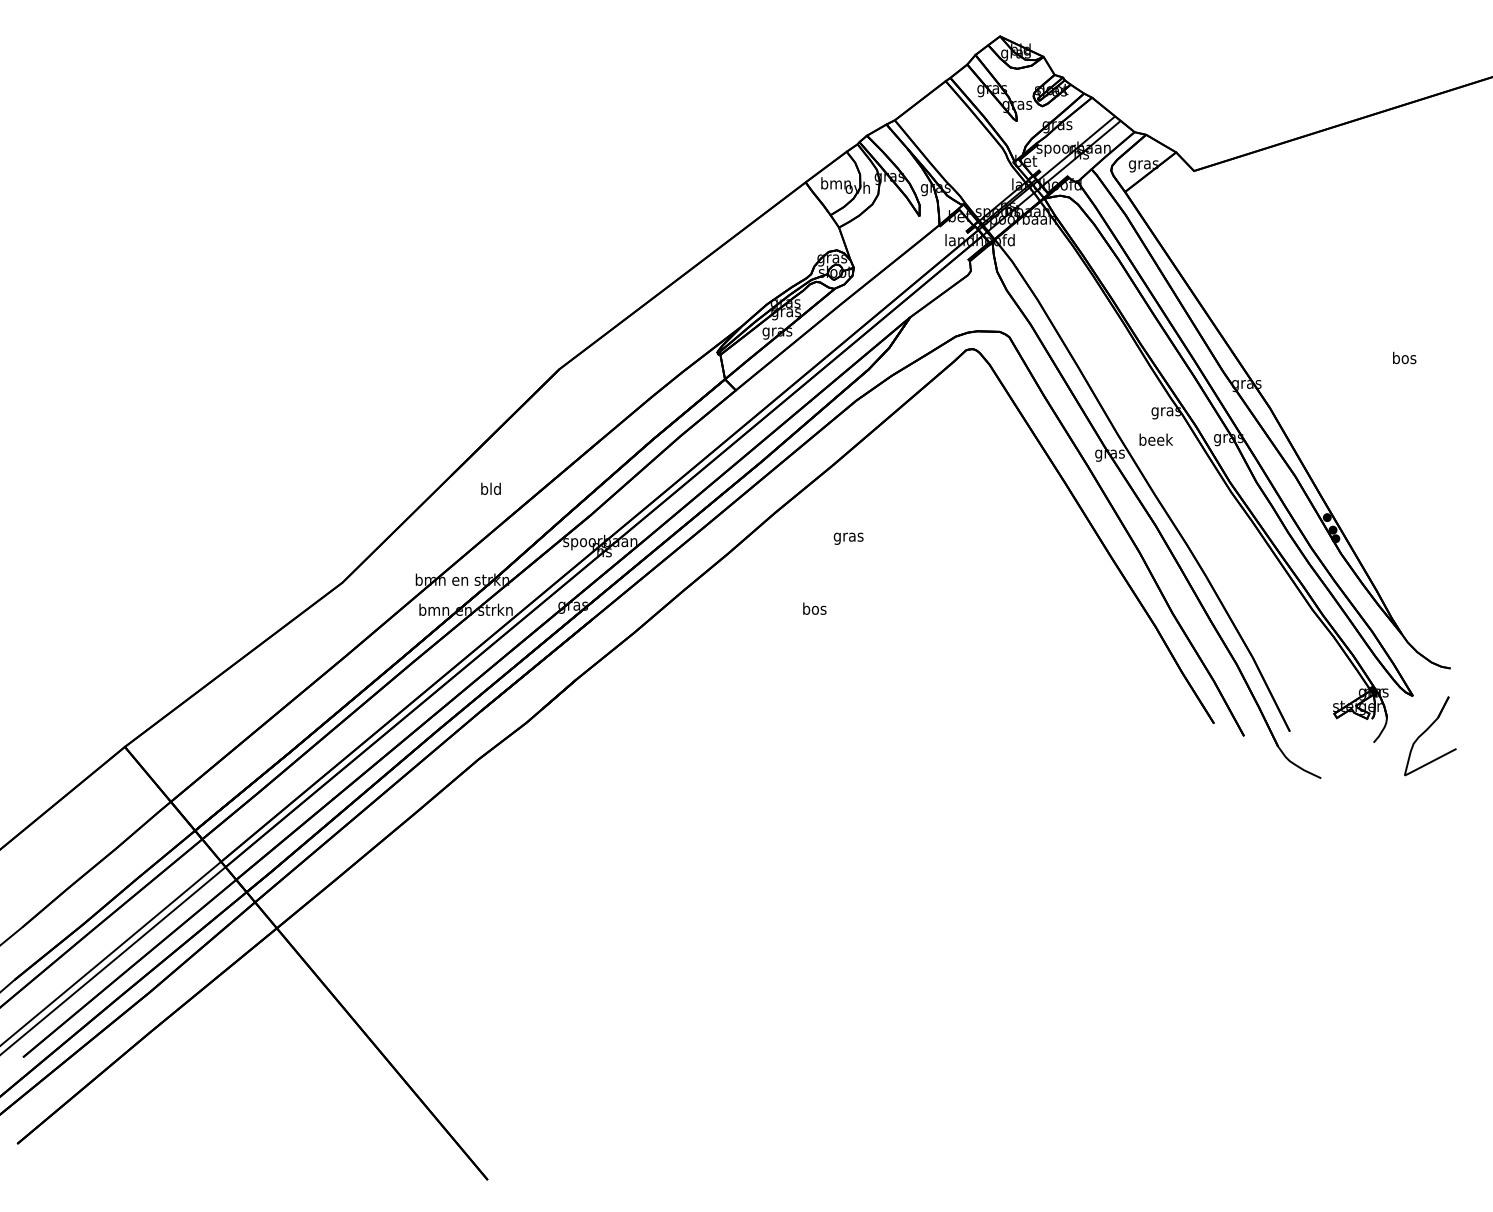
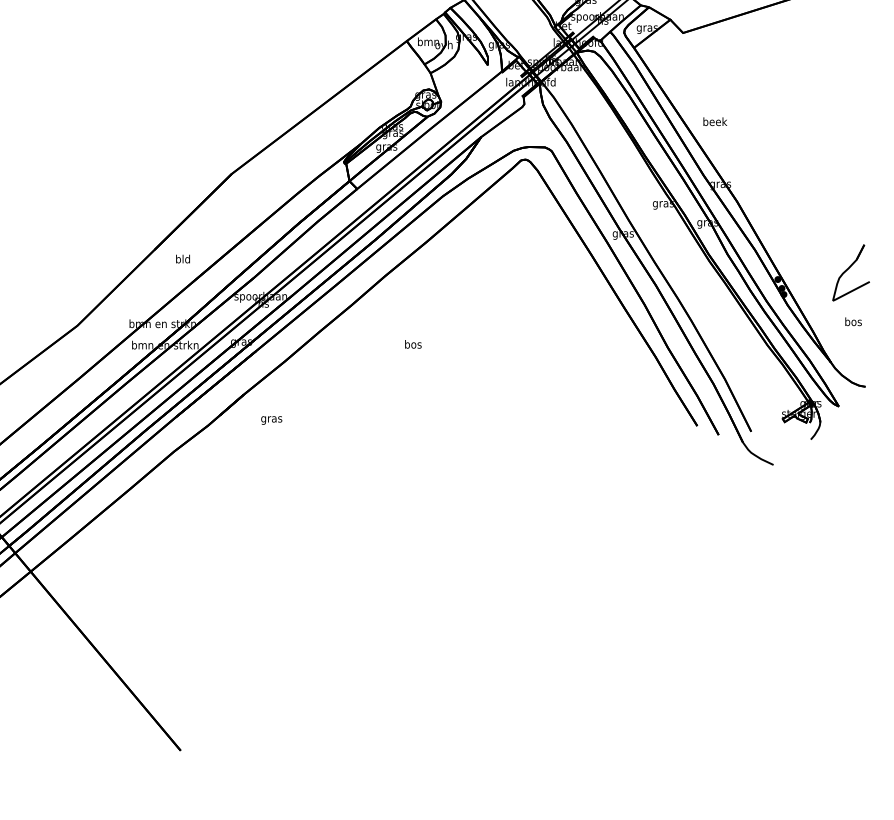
text: (1404, 357) -> (853, 321), moved
text: (1155, 439) -> (714, 121), moved
text: (848, 538) -> (271, 420), moved
part: (1426, 731) -> (848, 269), moved

